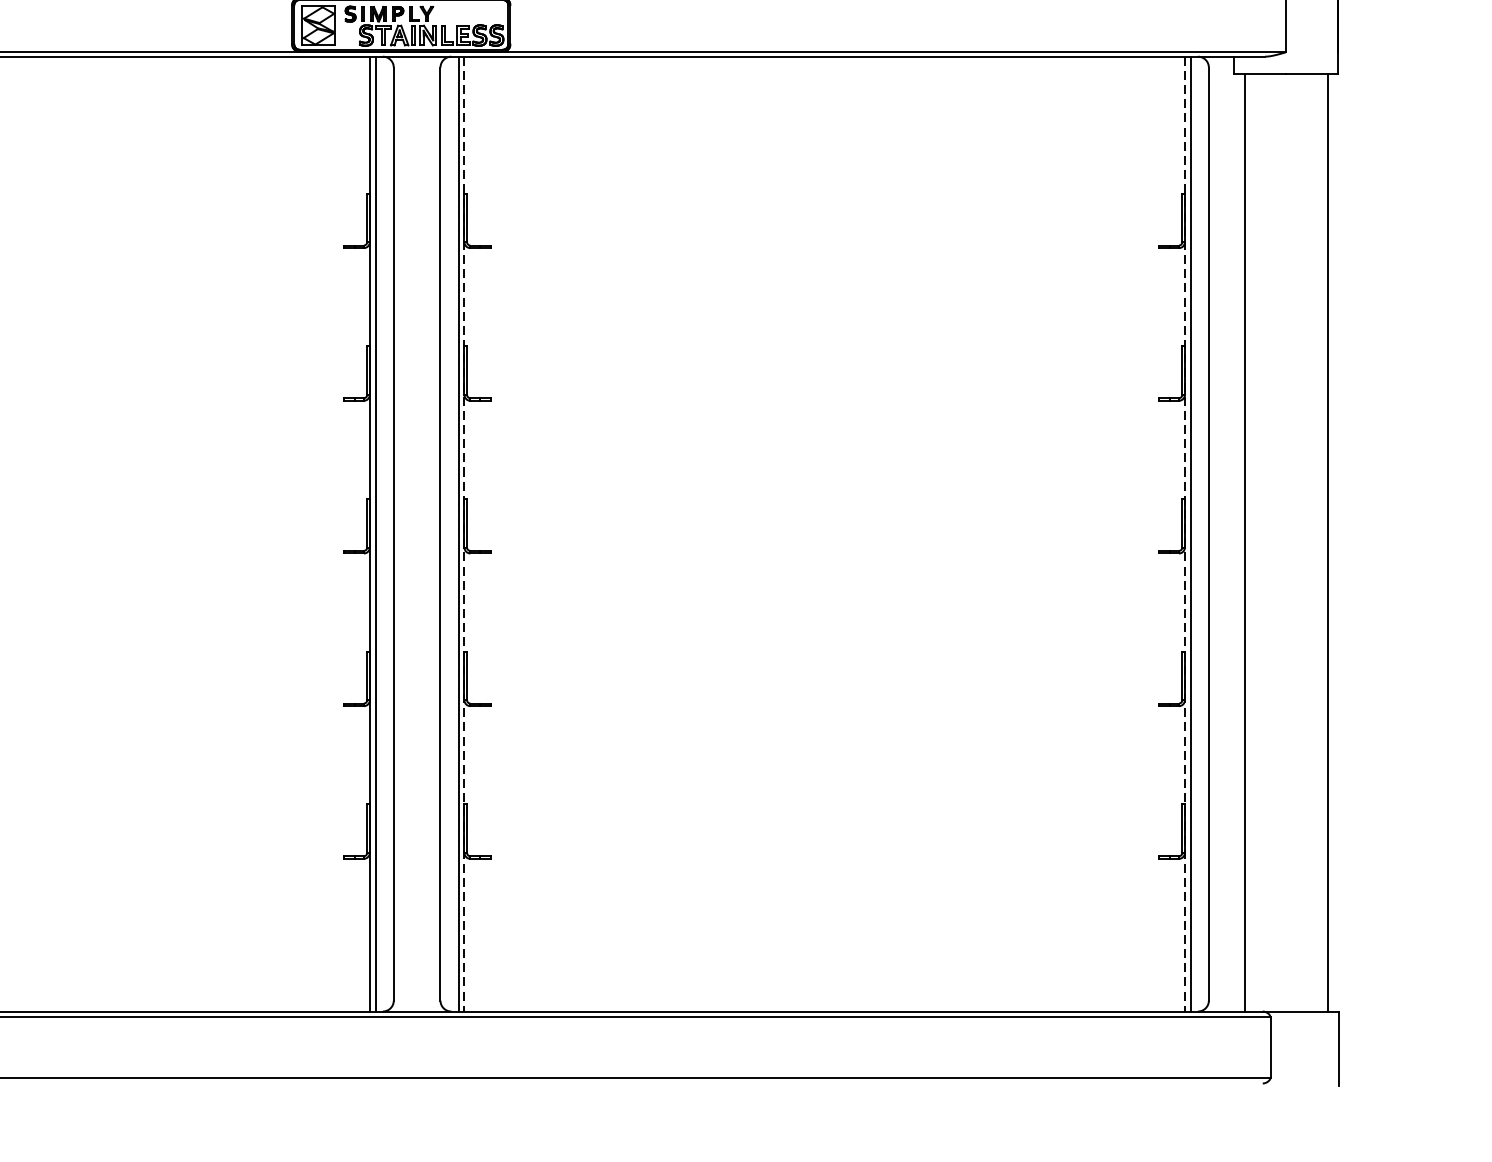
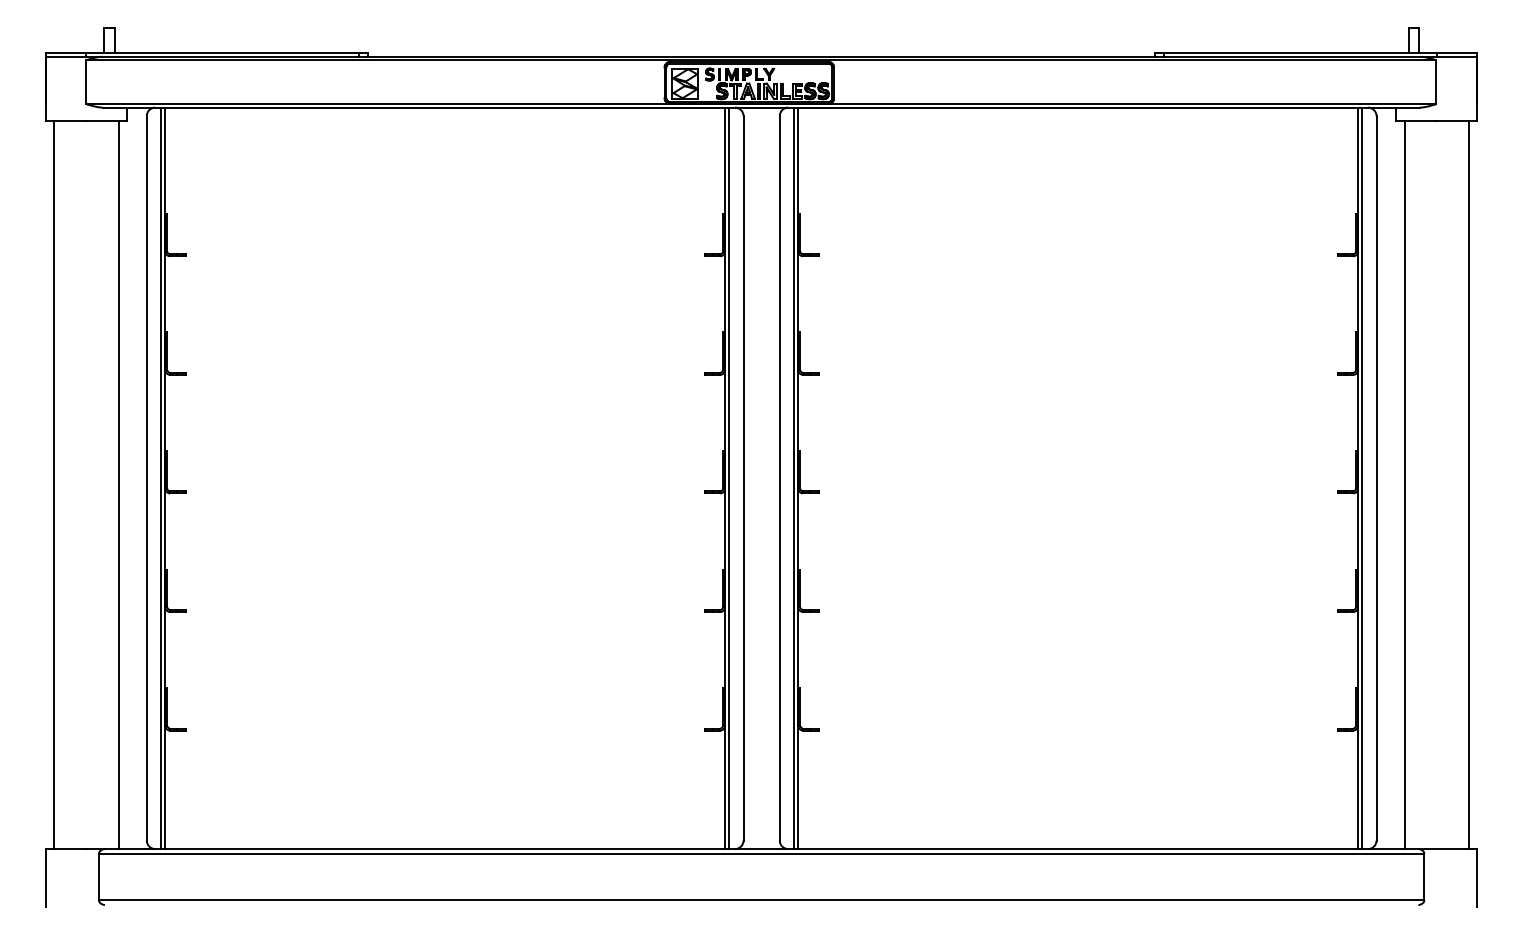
line: (464, 534) -> (798, 478), dashed -> solid
line: (1184, 534) -> (1357, 478), dashed -> solid

